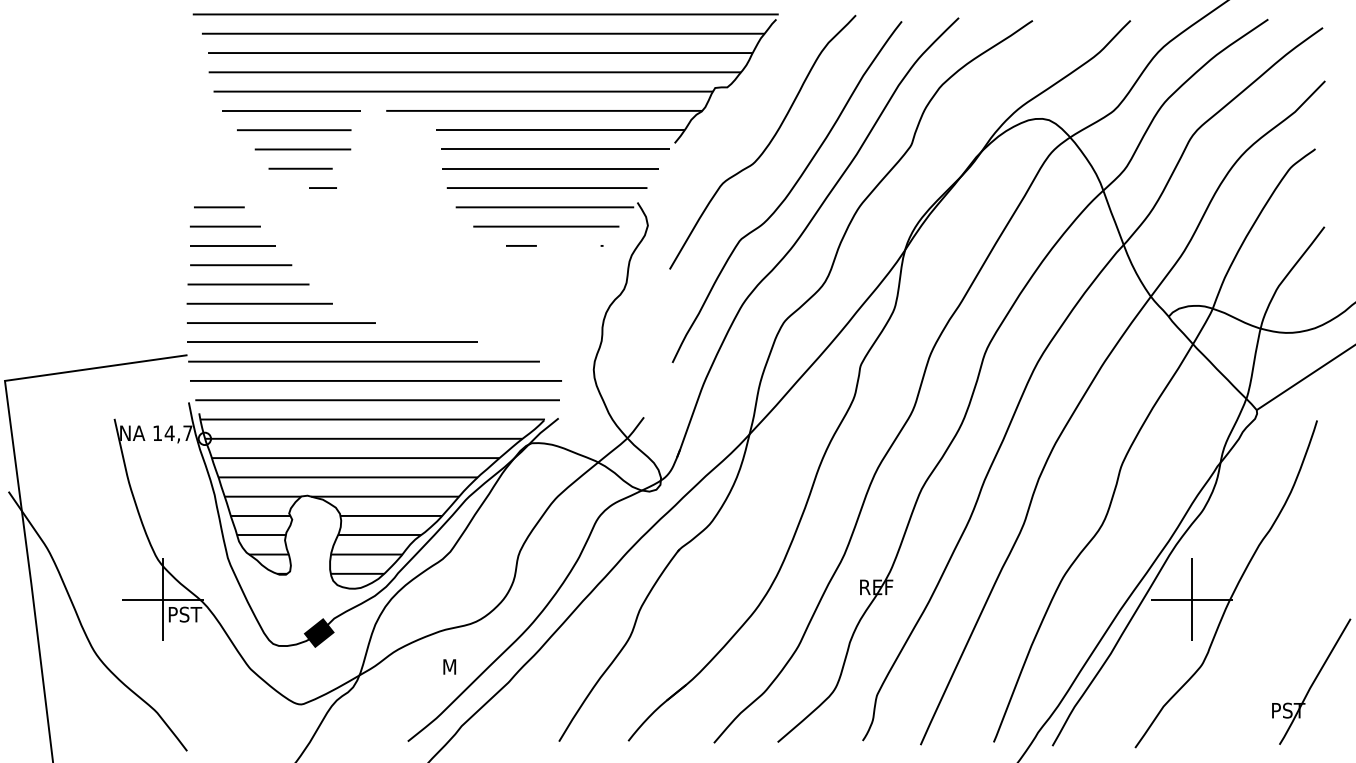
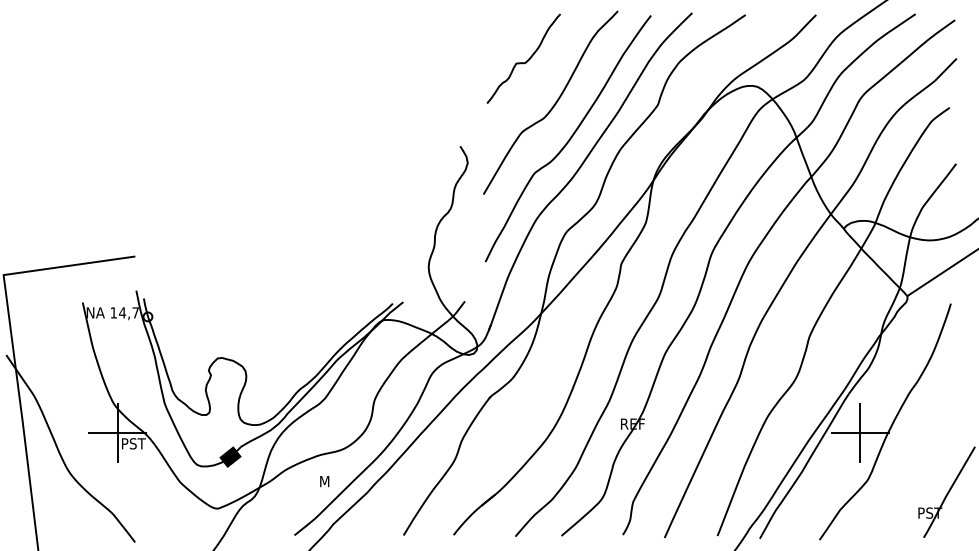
hatch: (485, 129) -> (350, 93), removed
hatch: (373, 389) -> (269, 281), removed

